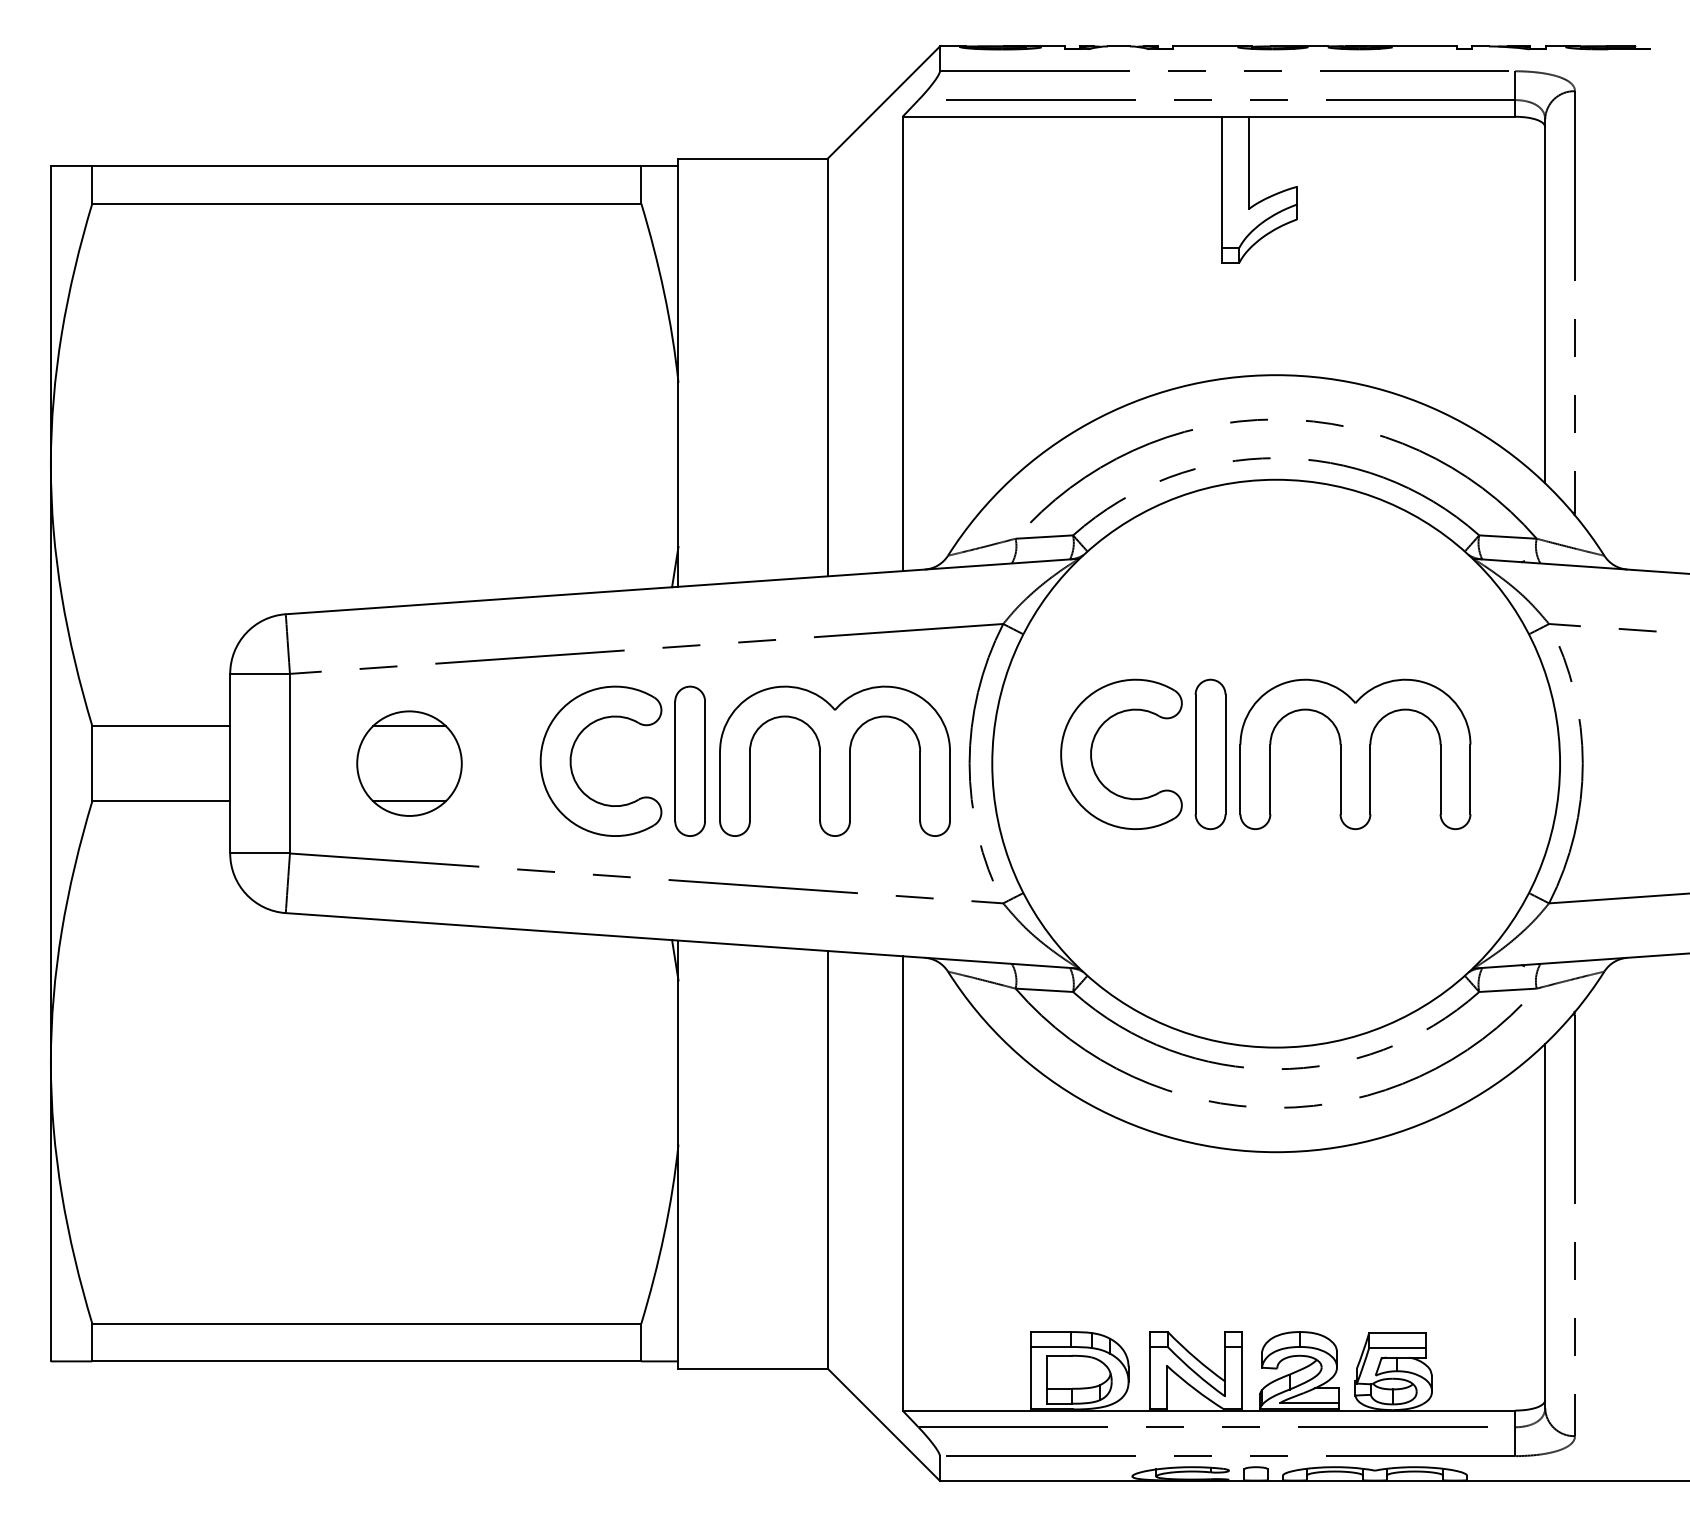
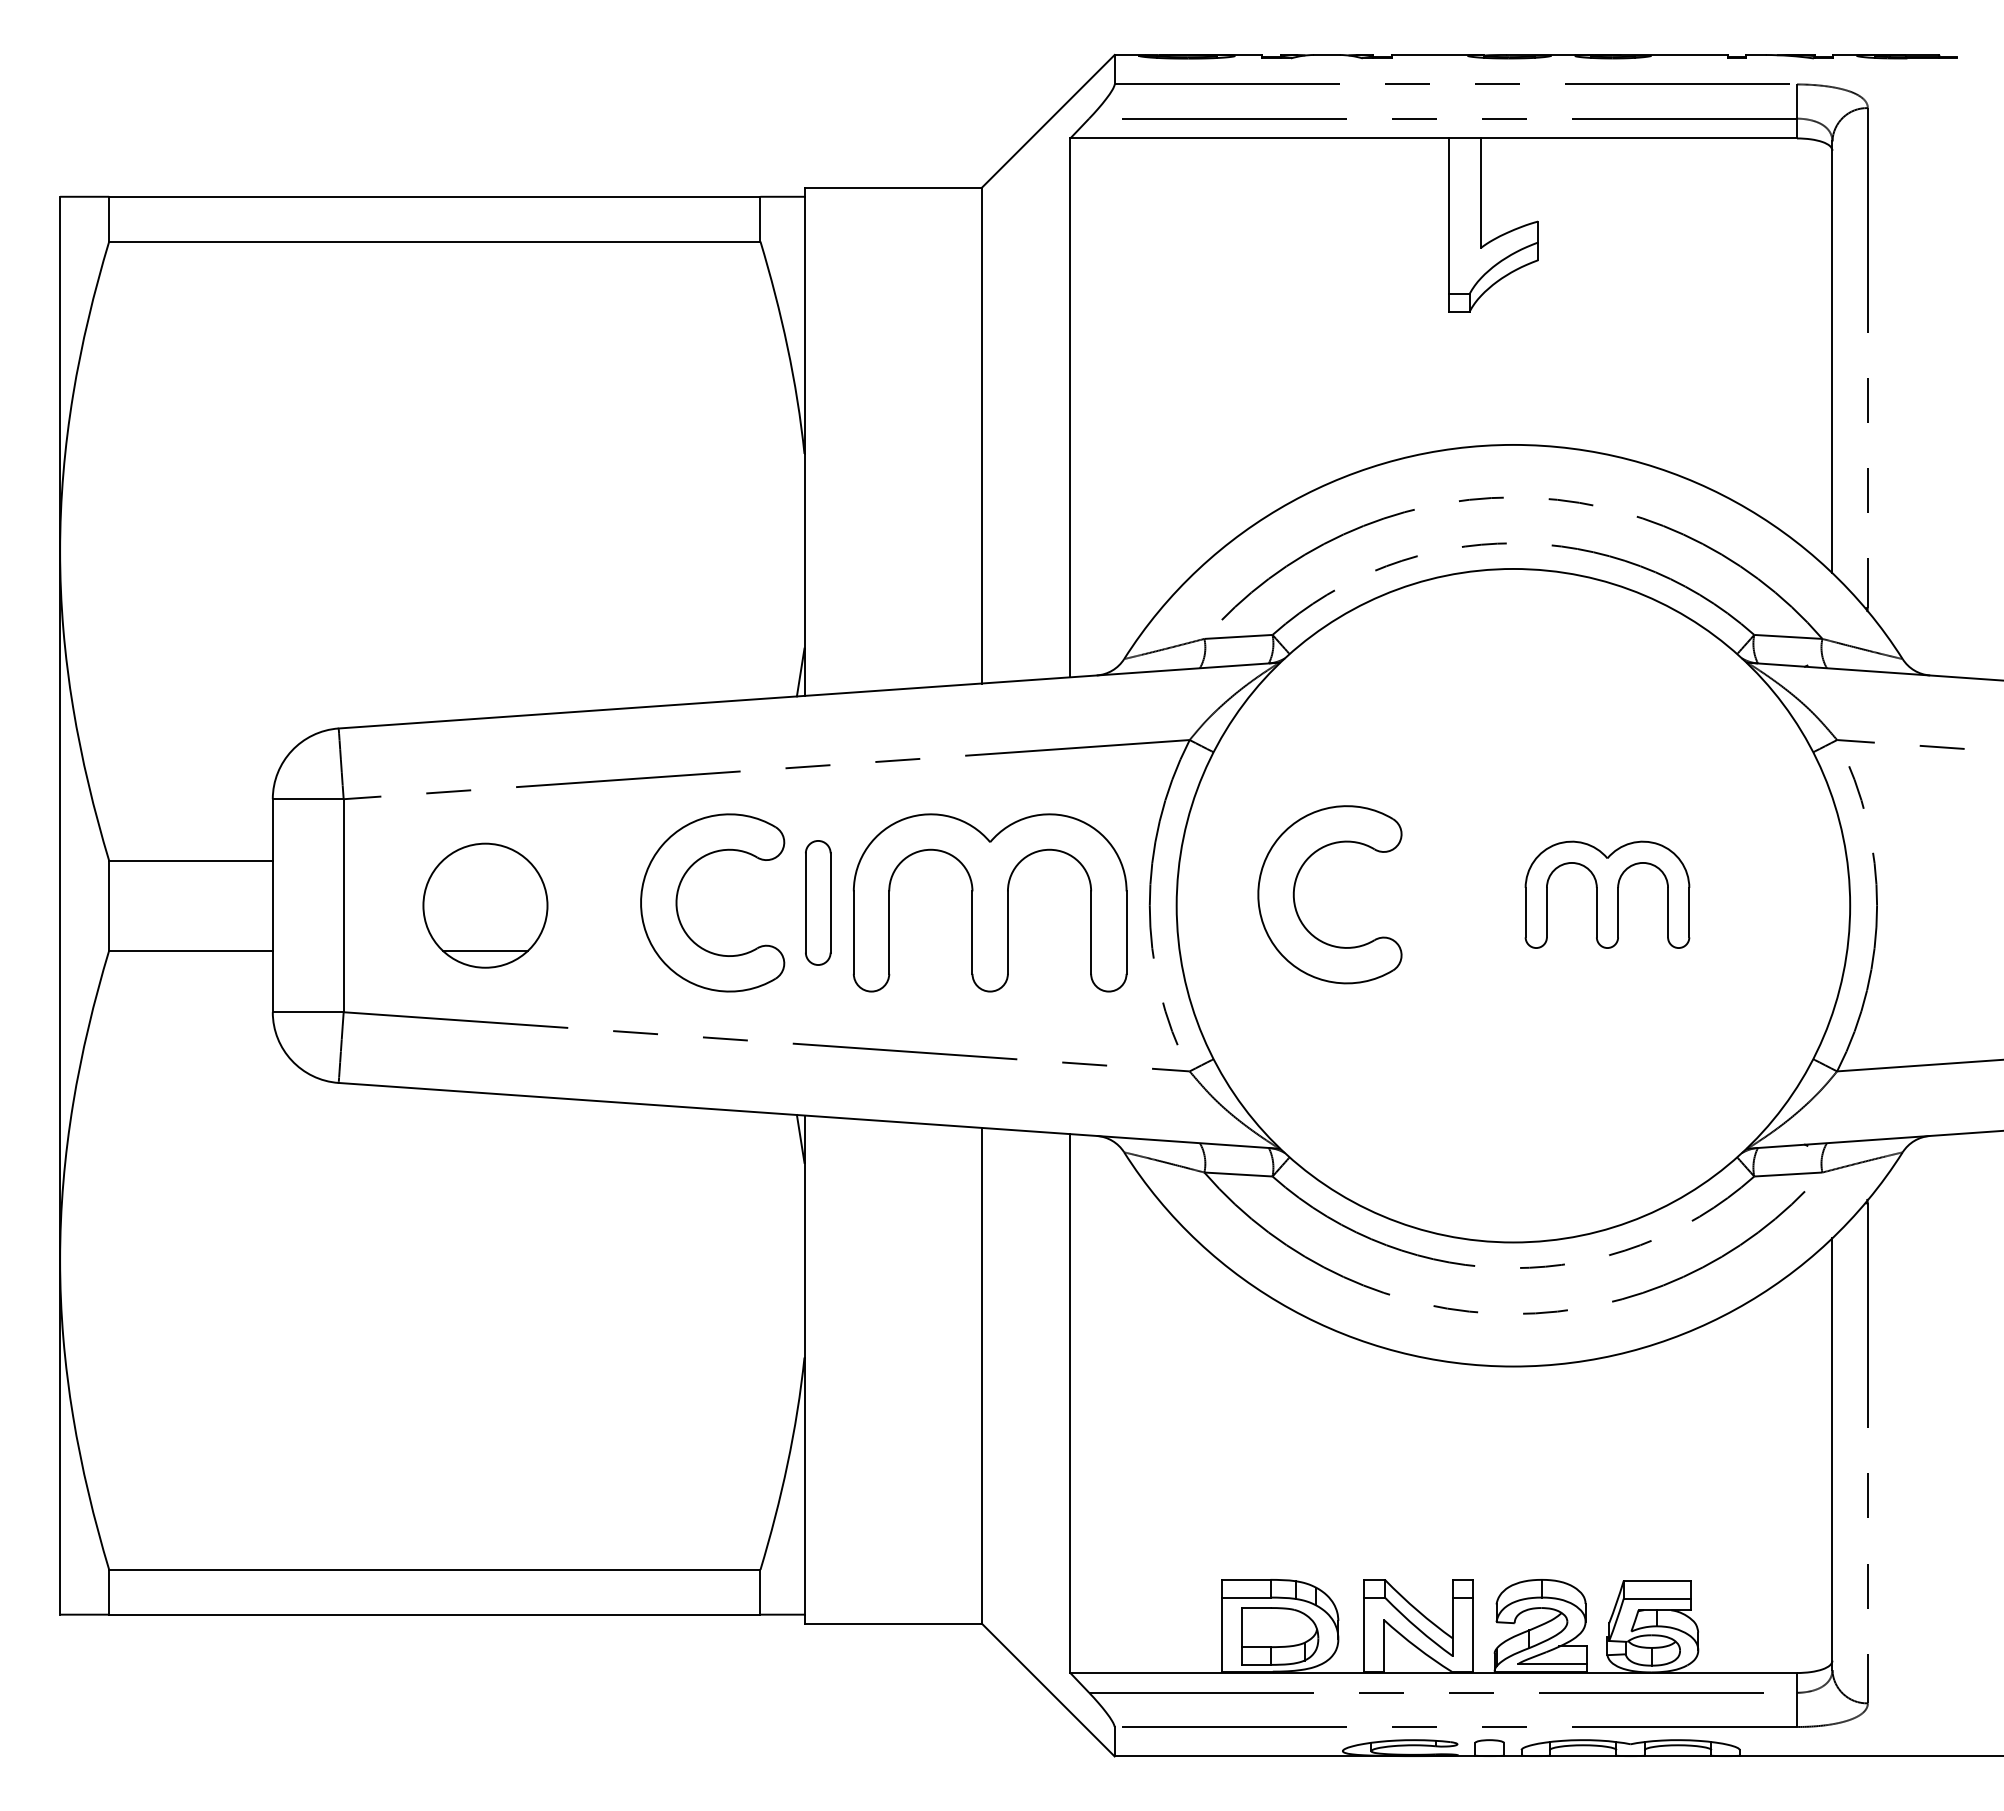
line: (409, 725) -> (485, 860), removed
part: (1210, 754) -> (1435, 894), removed
part: (1355, 754) -> (1607, 894), size x0.6
part: (689, 760) -> (817, 902), size x0.7

